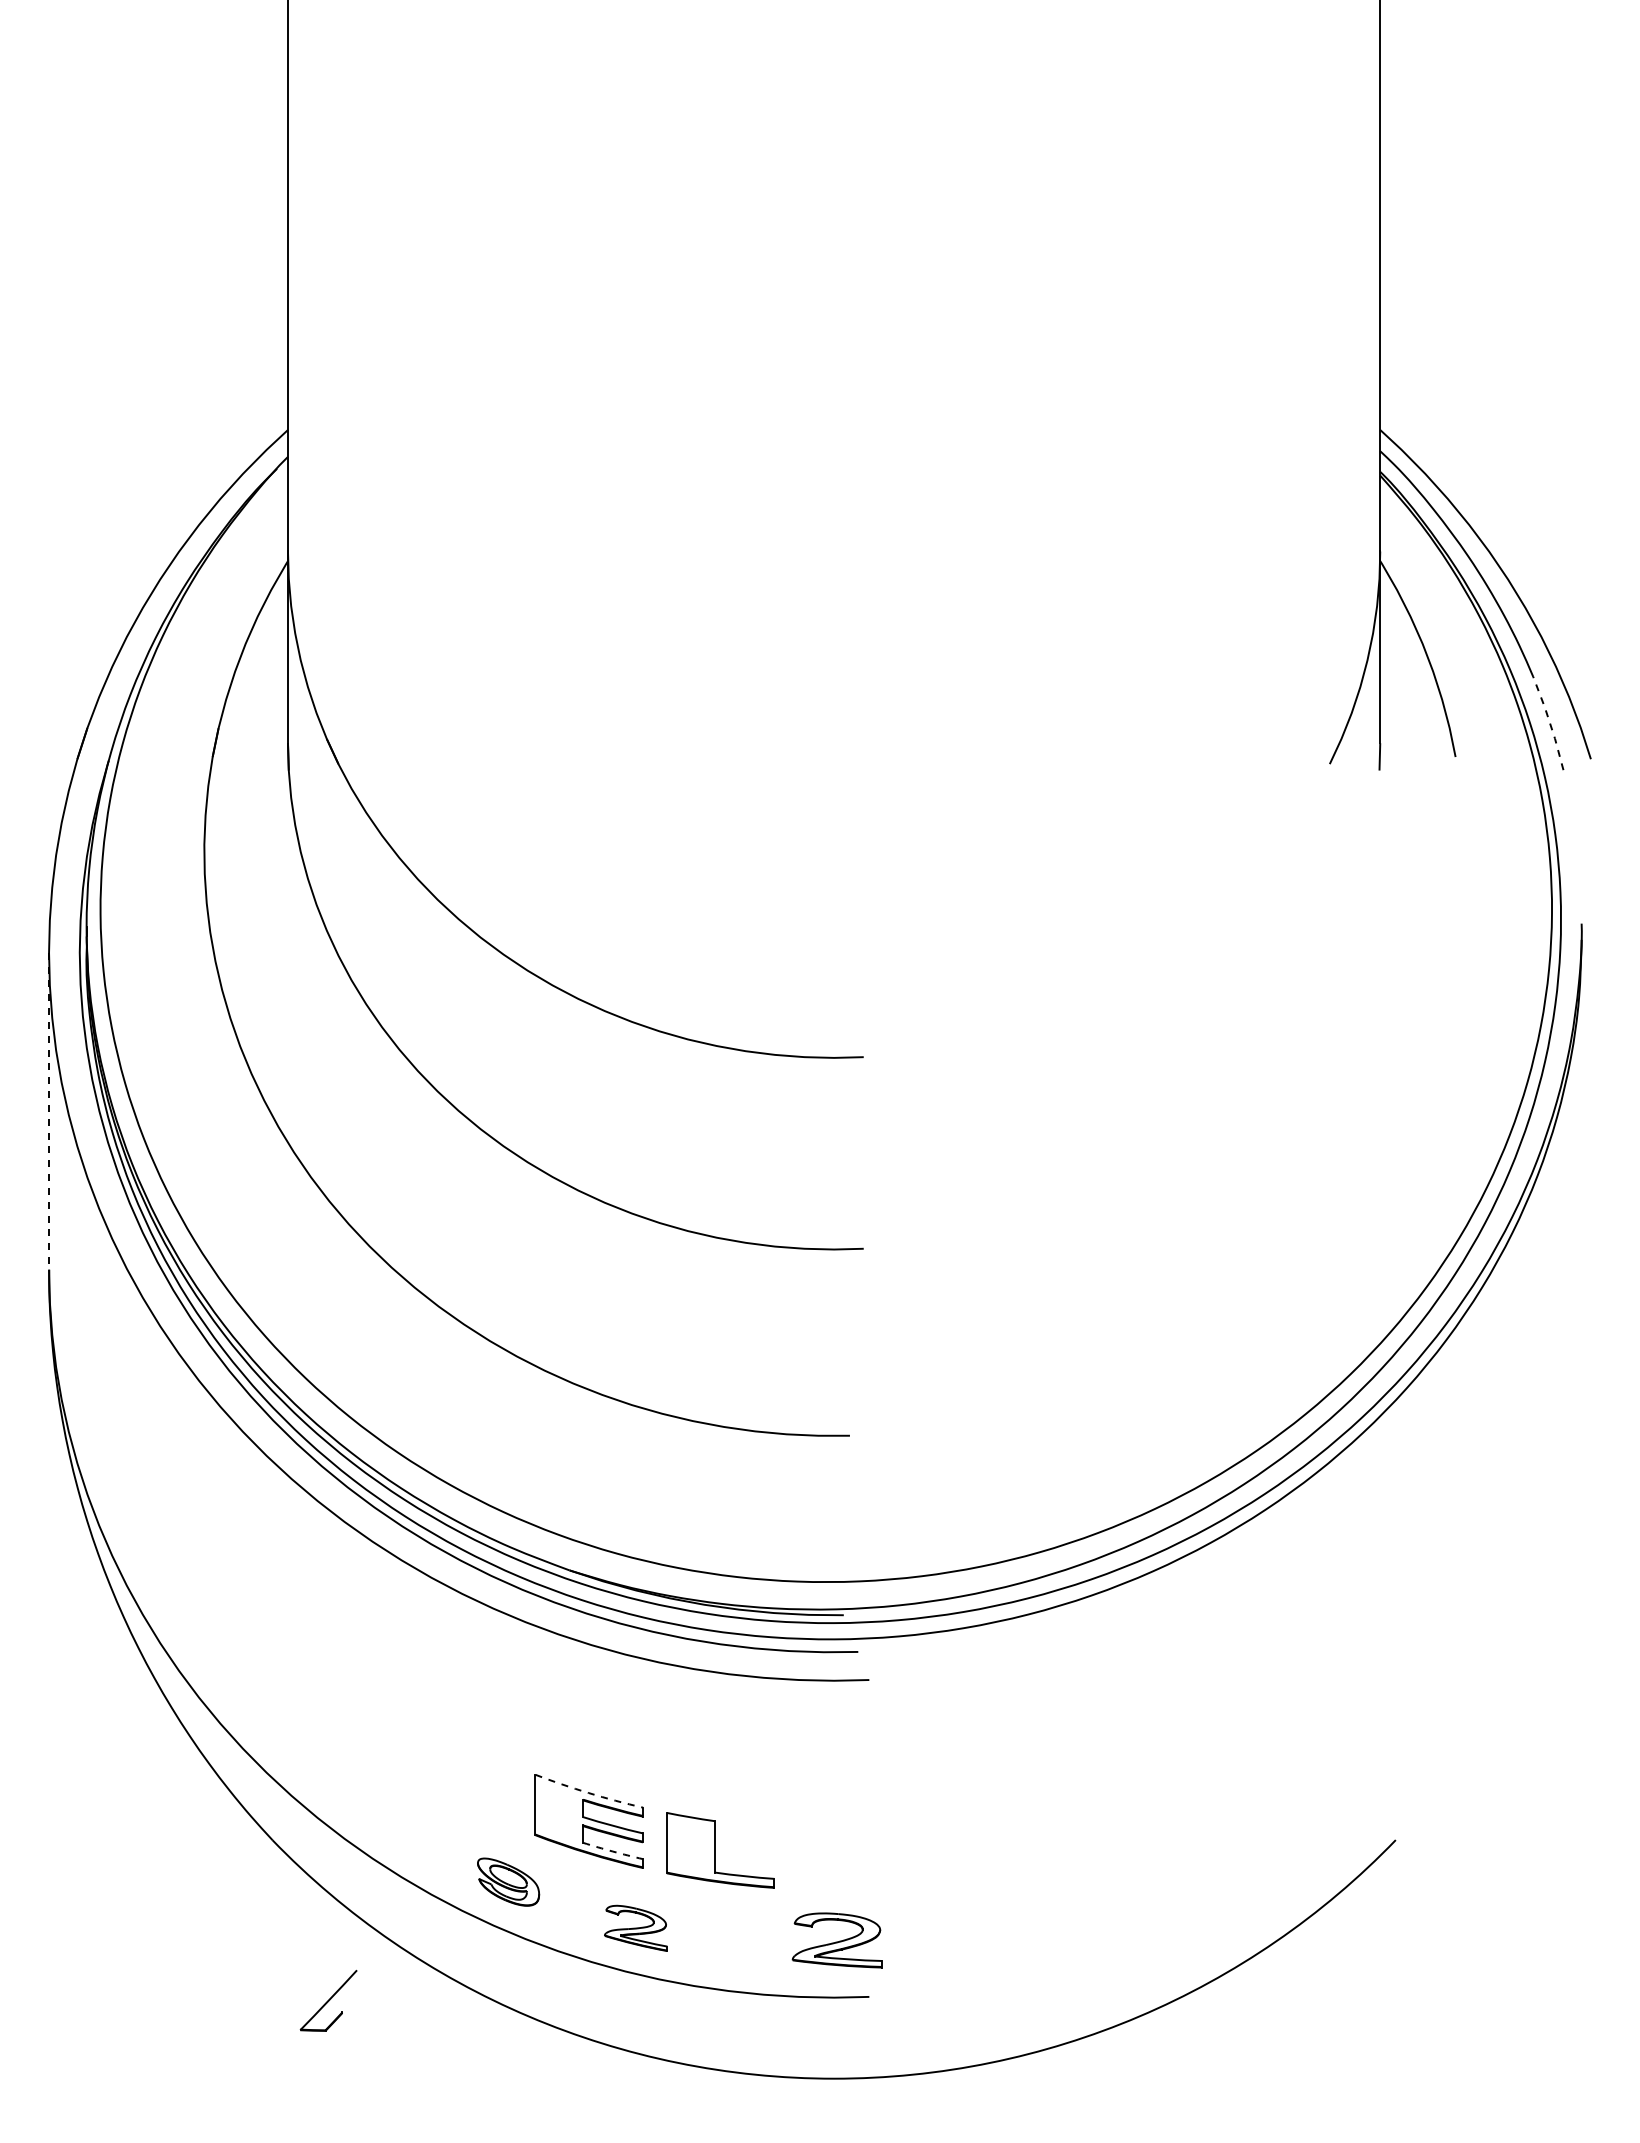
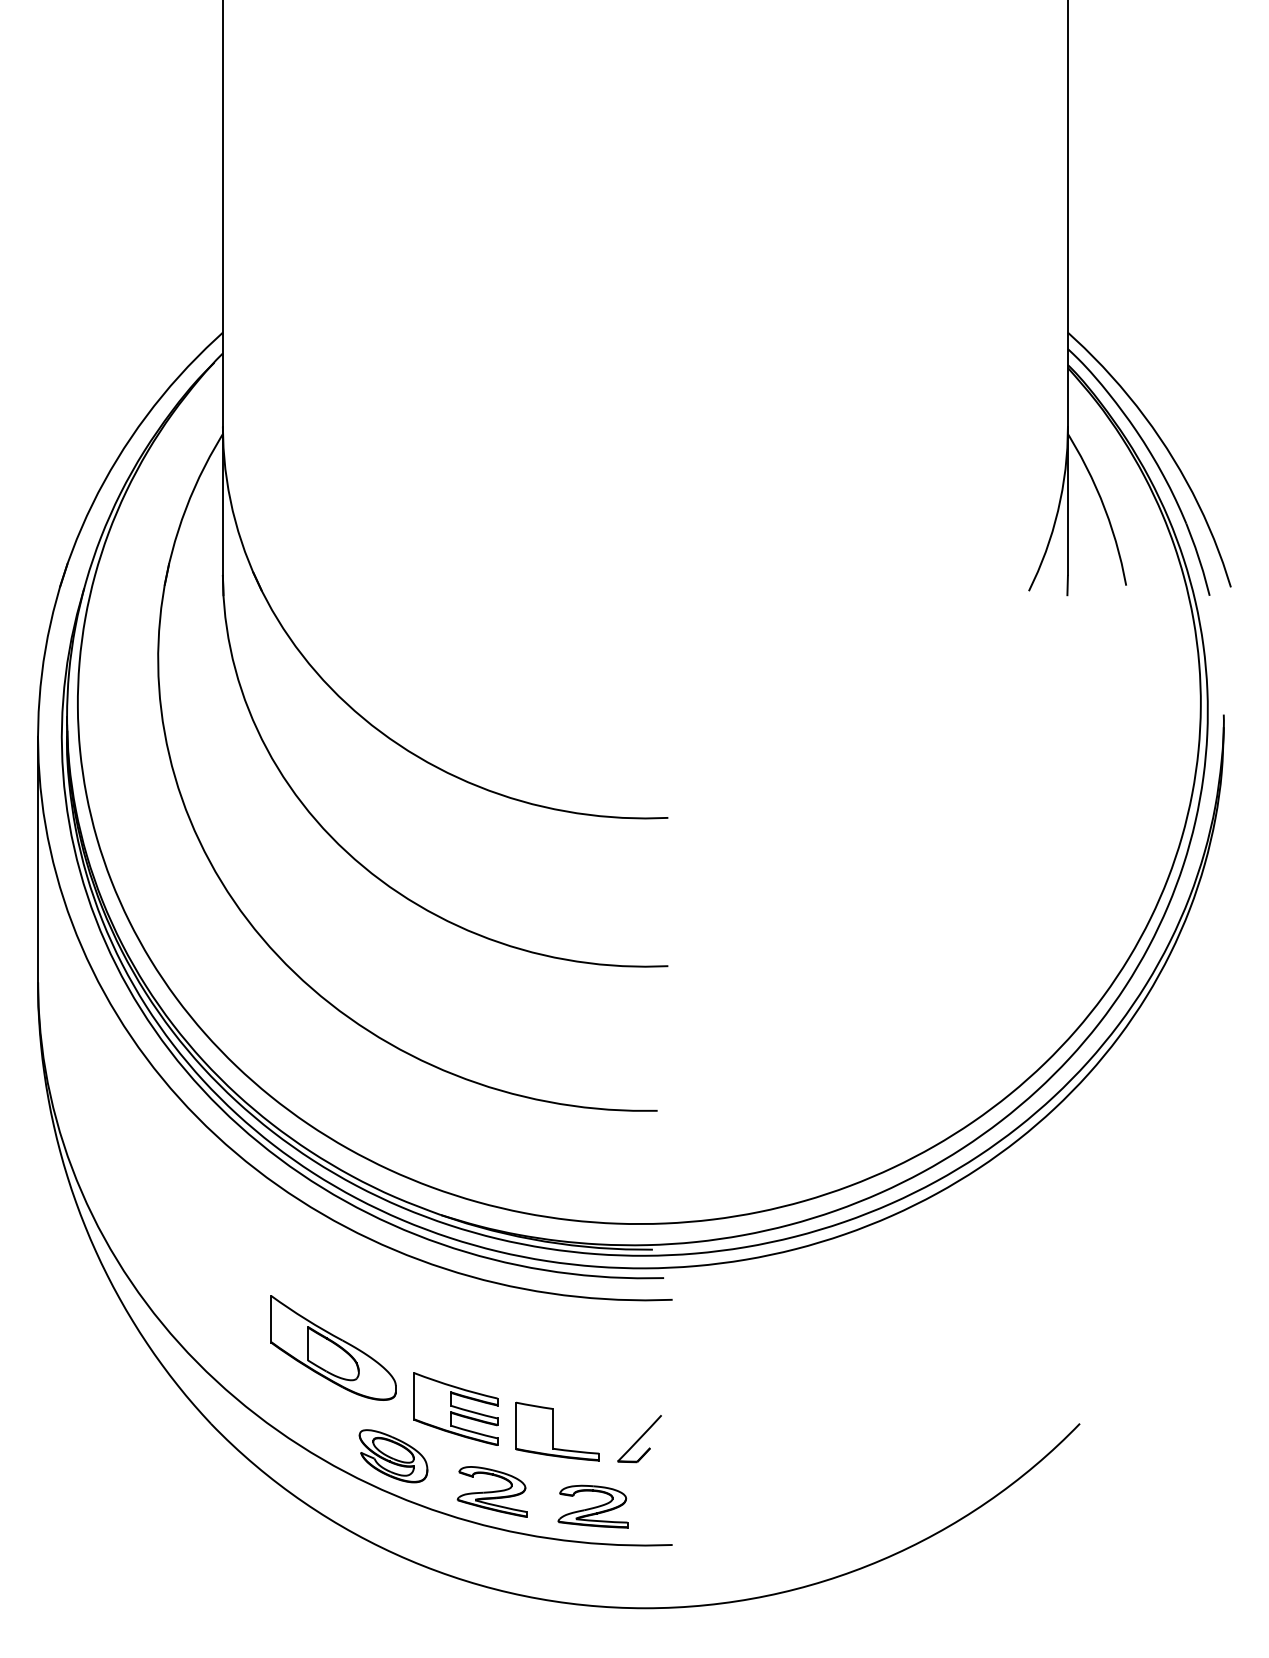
line: (1549, 722) -> (1198, 558), dashed -> solid
line: (49, 1111) -> (38, 859), dashed -> solid
part: (430, 1742) -> (333, 1348), added
arc: (588, 1793) -> (455, 1387), dashed -> solid
arc: (612, 1851) -> (473, 1432), dashed -> solid
part: (508, 1881) -> (393, 1455), size x1.43
part: (635, 1928) -> (491, 1492), size x1.43
part: (836, 1940) -> (592, 1506), moved
part: (328, 2000) -> (639, 1438), moved

